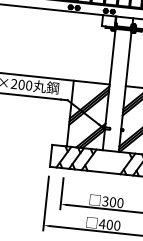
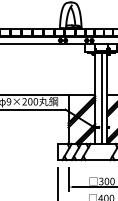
line: (117, 90) -> (101, 98), added

